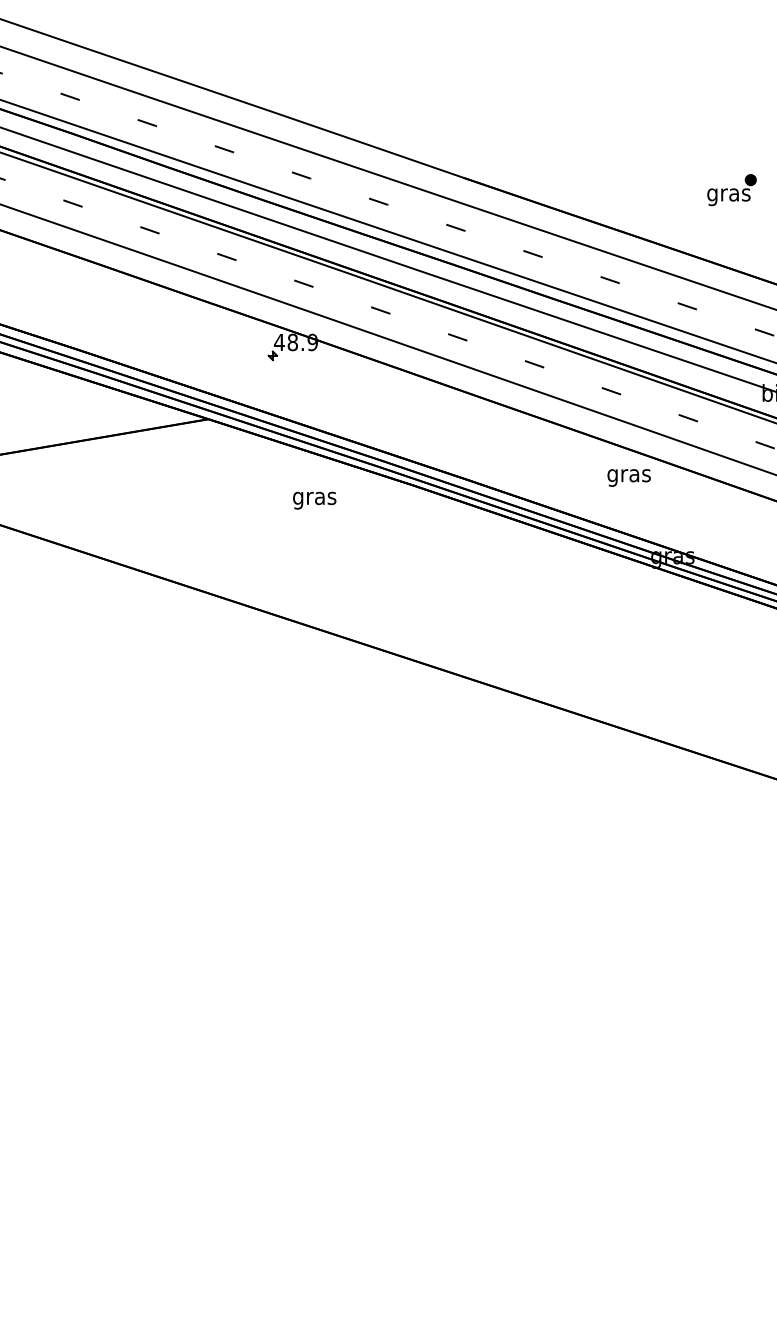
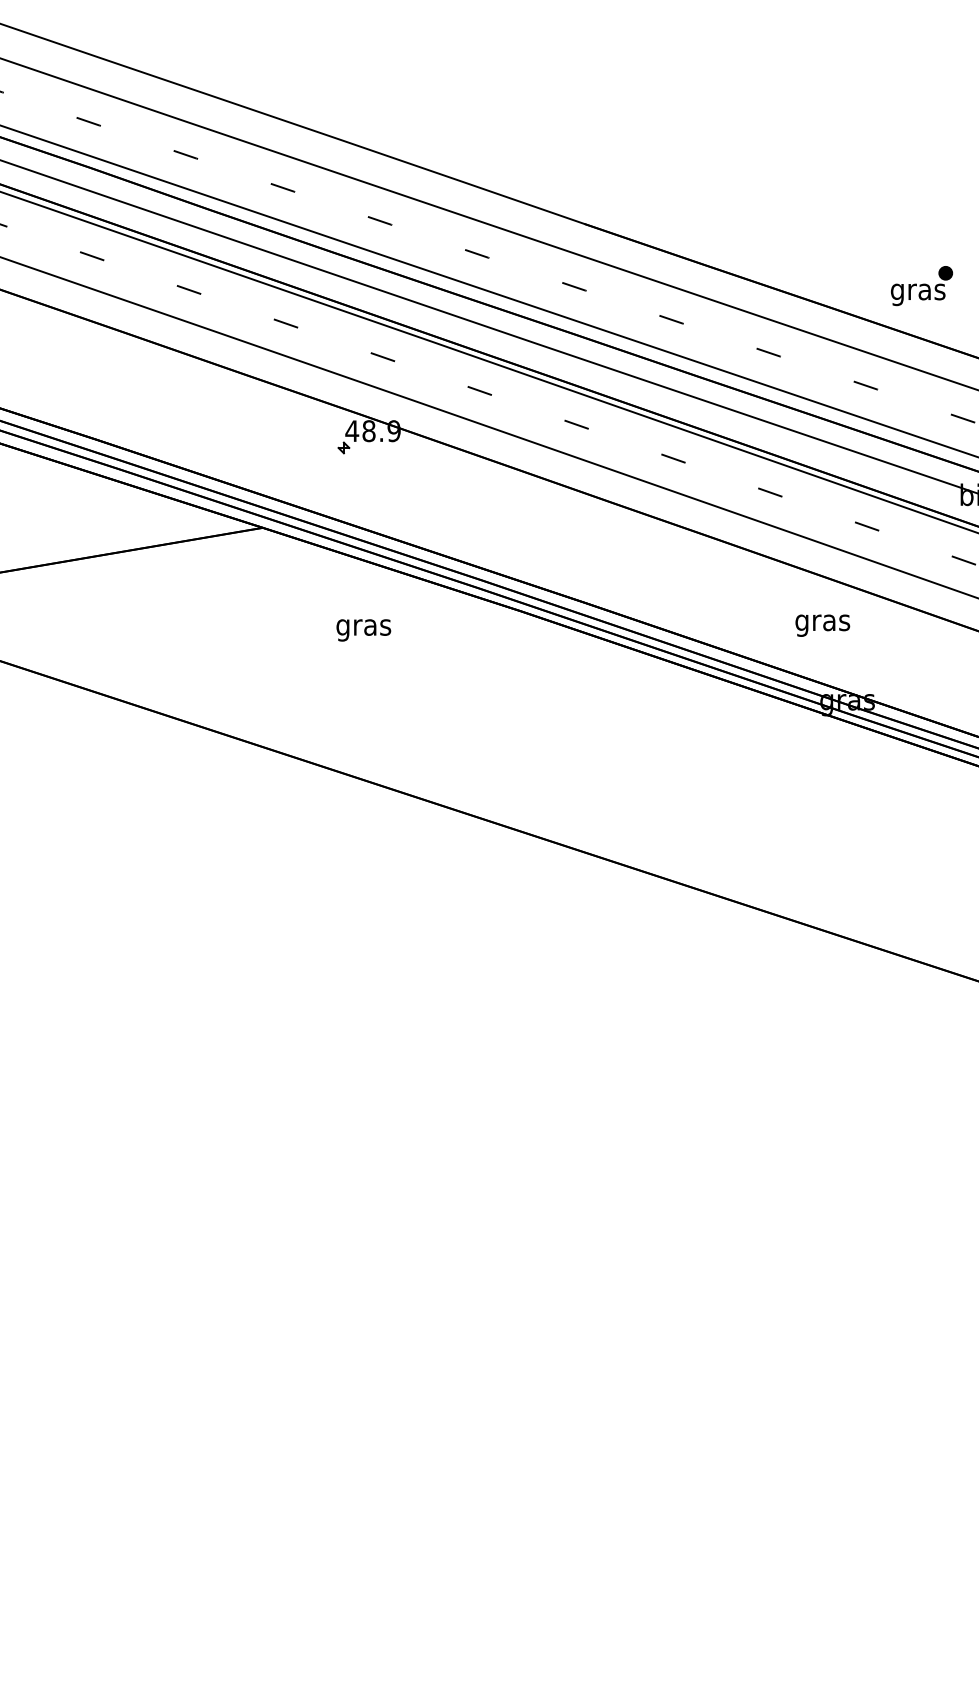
part: (731, 190) -> (921, 286), moved
text: (628, 477) -> (821, 625), moved
text: (314, 500) -> (363, 630), moved

